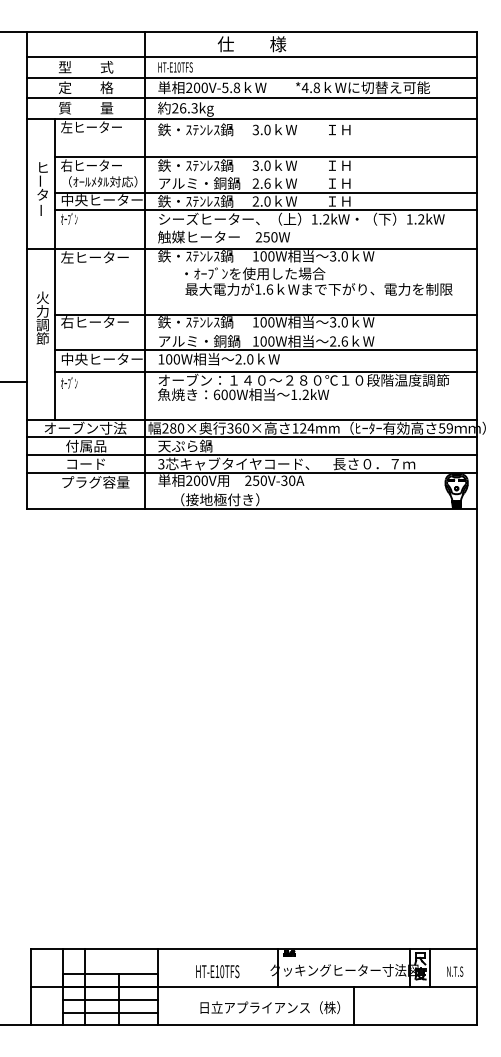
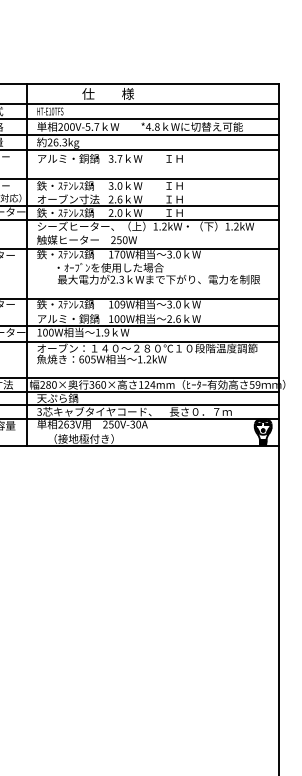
text: (236, 87) -> (96, 126), 200V-5.8 -> 200V-5.7
text: (199, 129) -> (68, 158), 鉄・ｽﾃﾝﾚｽ鍋 -> アルミ・銅鍋
text: (267, 129) -> (119, 158), 3.0 -> 3.7
text: (199, 183) -> (68, 199), アルミ・銅鍋 -> オーブン寸法
text: (263, 256) -> (116, 254), 100W -> 170W
text: (264, 289) -> (117, 279), 1.6 -> 2.3
text: (271, 322) -> (122, 304), 100W -> 109W
text: (244, 359) -> (102, 332), 2.0 -> 1.9
text: (232, 394) -> (93, 359), 600W -> 605W
text: (200, 480) -> (69, 424), 200V -> 263V

